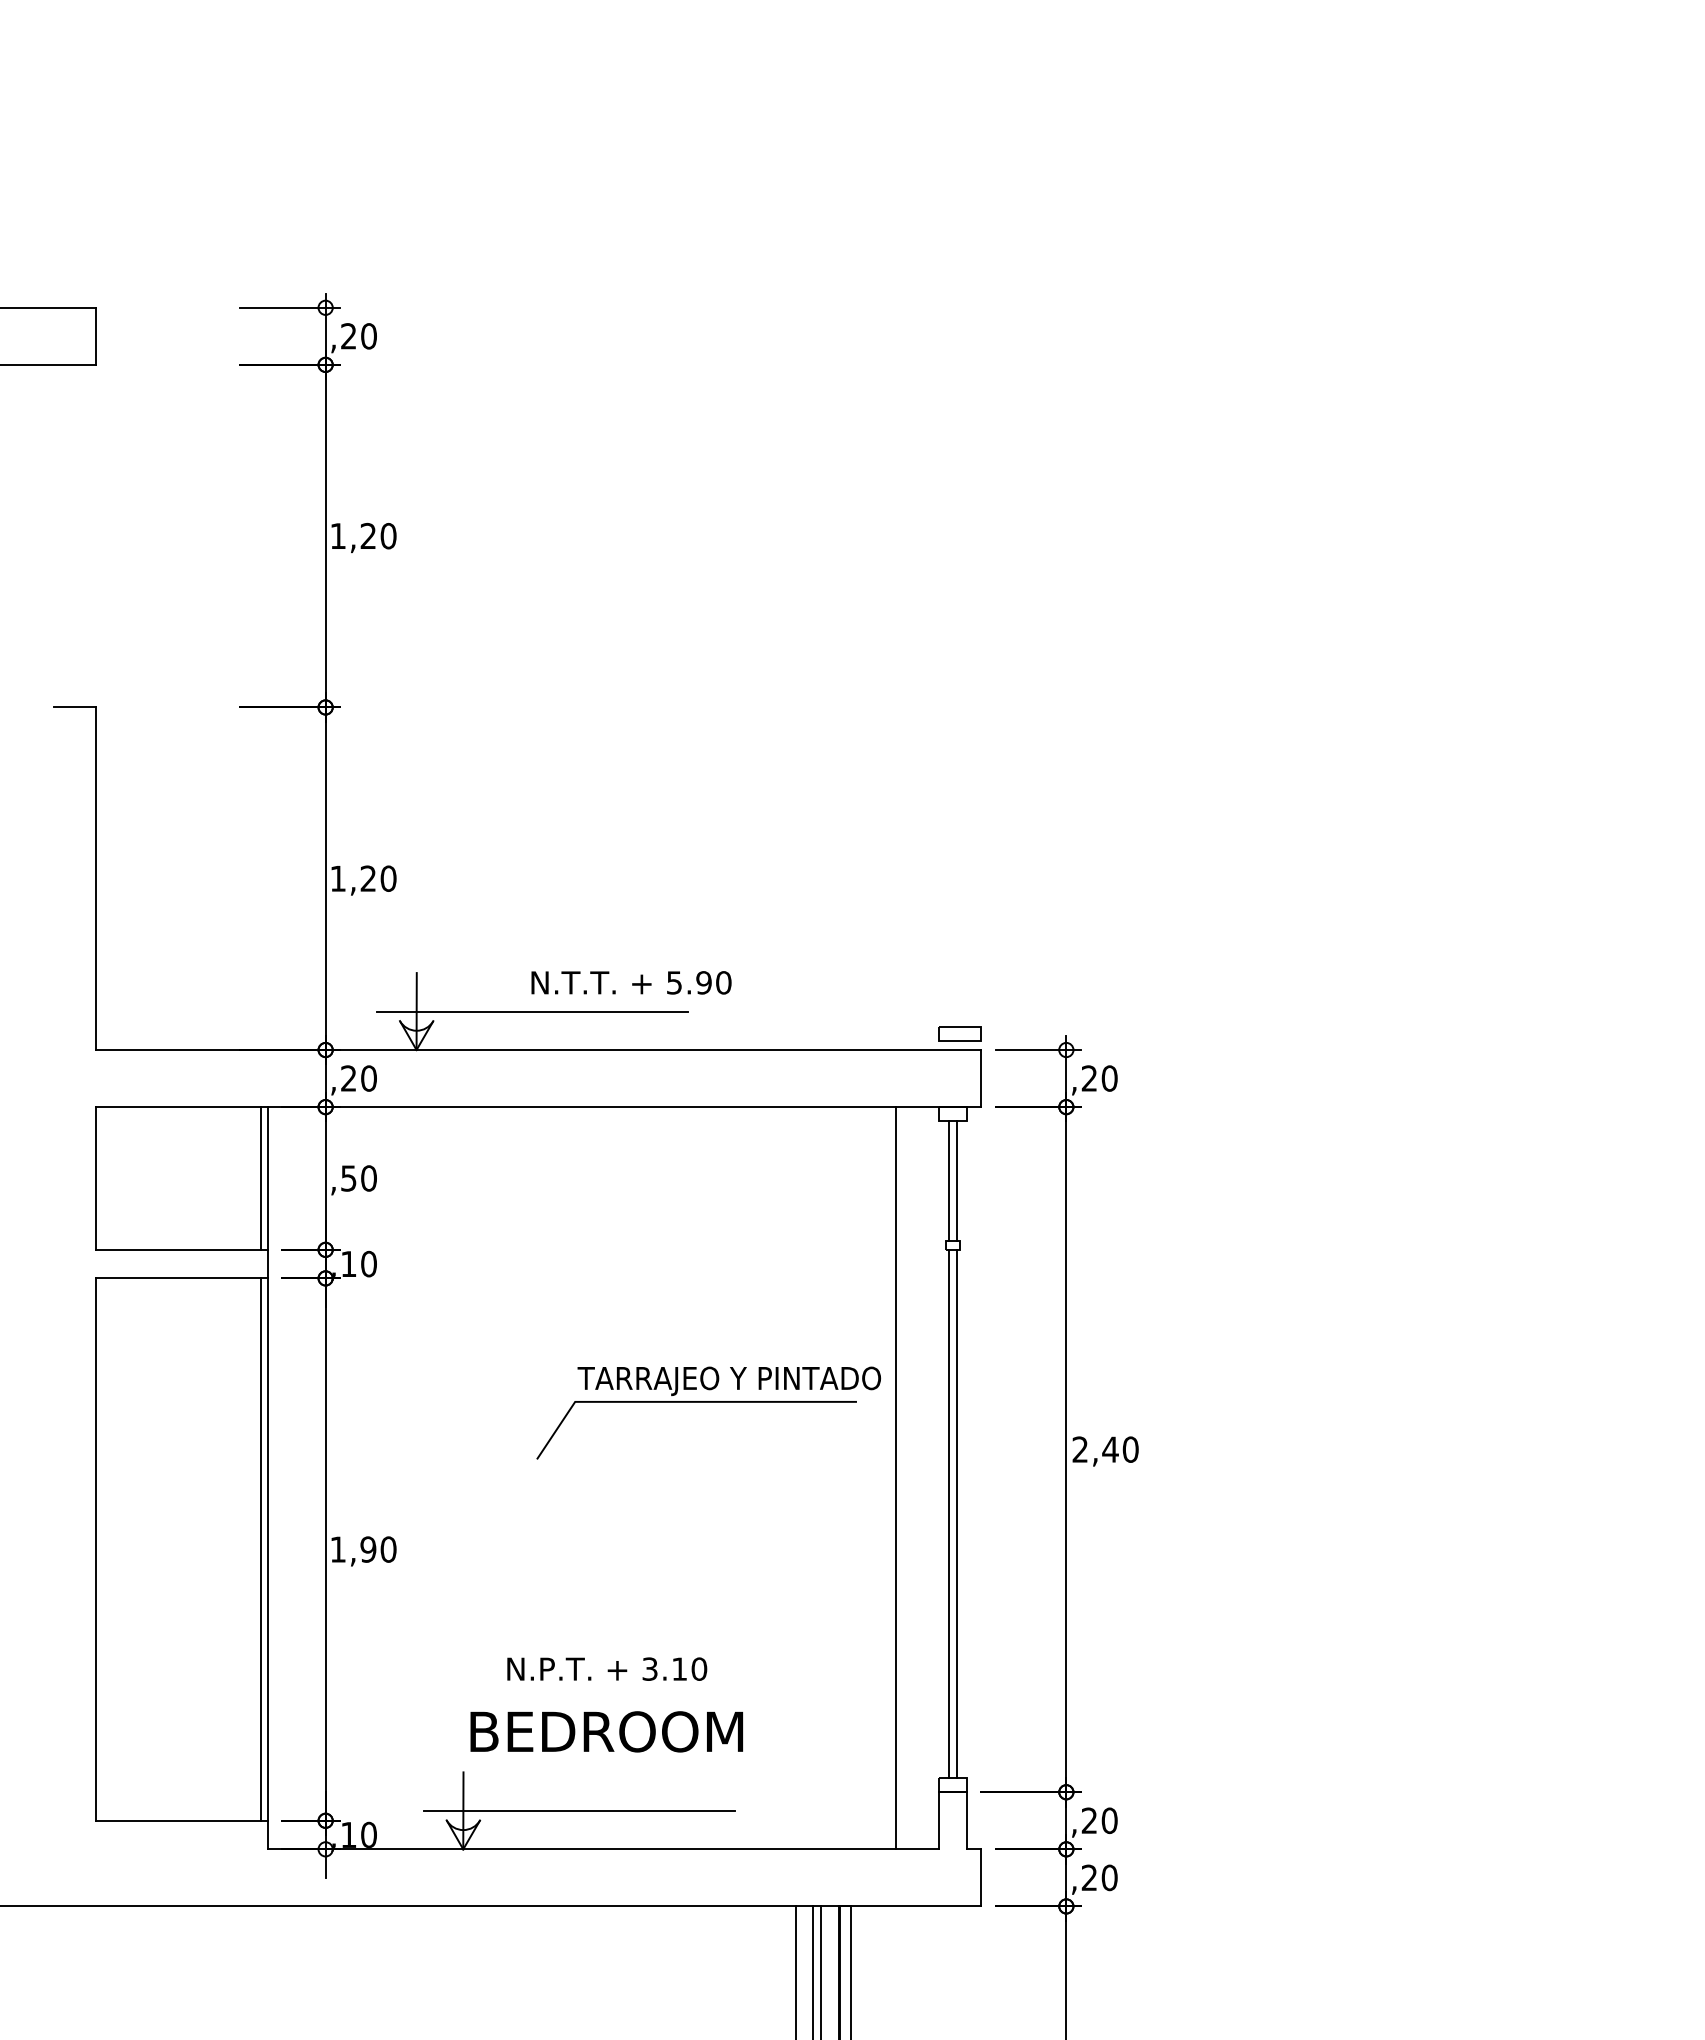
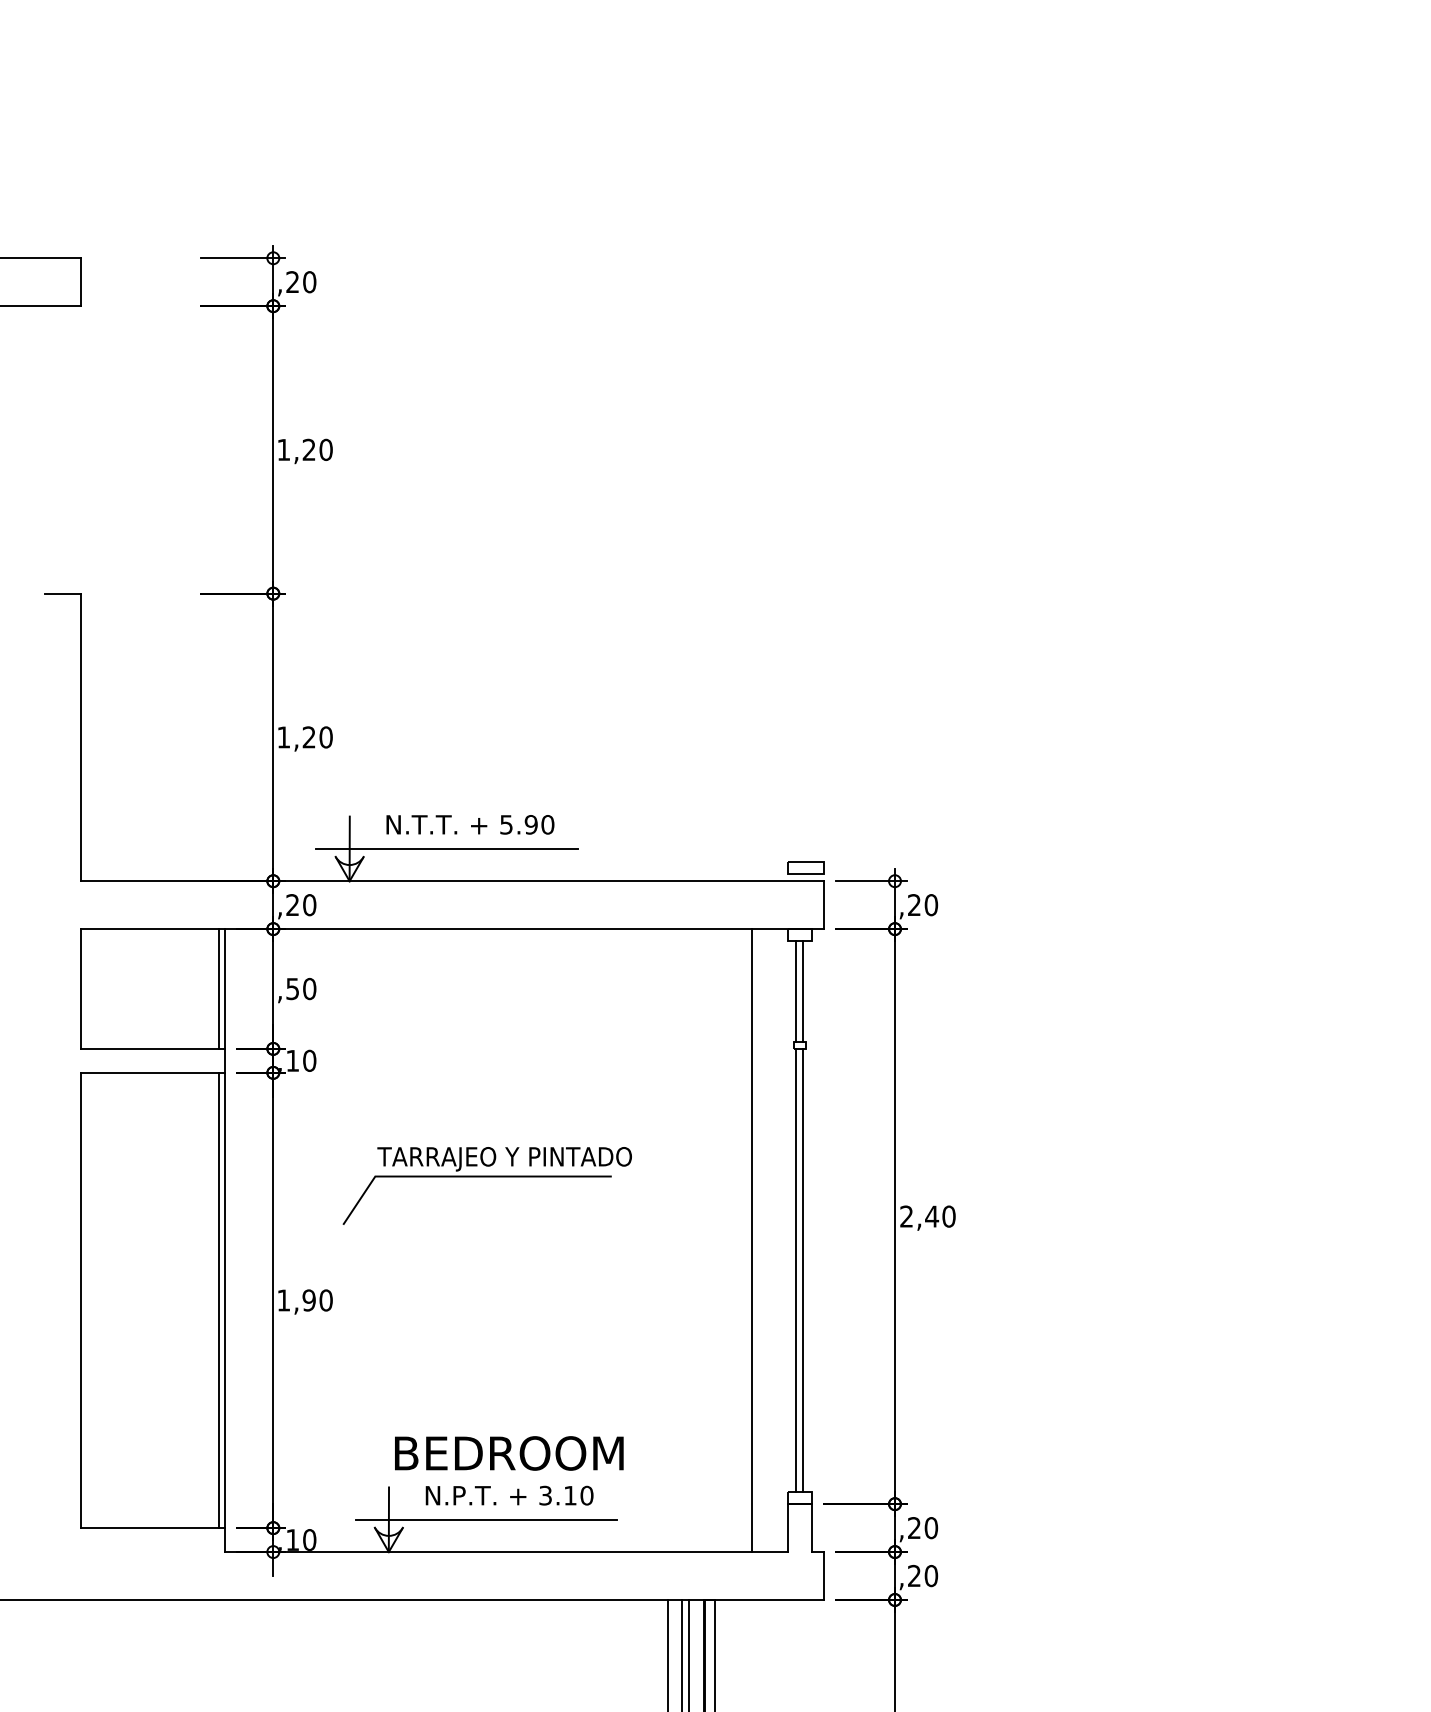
text: (631, 982) -> (470, 824), moved
part: (708, 1402) -> (487, 1177), moved
text: (607, 1668) -> (509, 1495), moved

